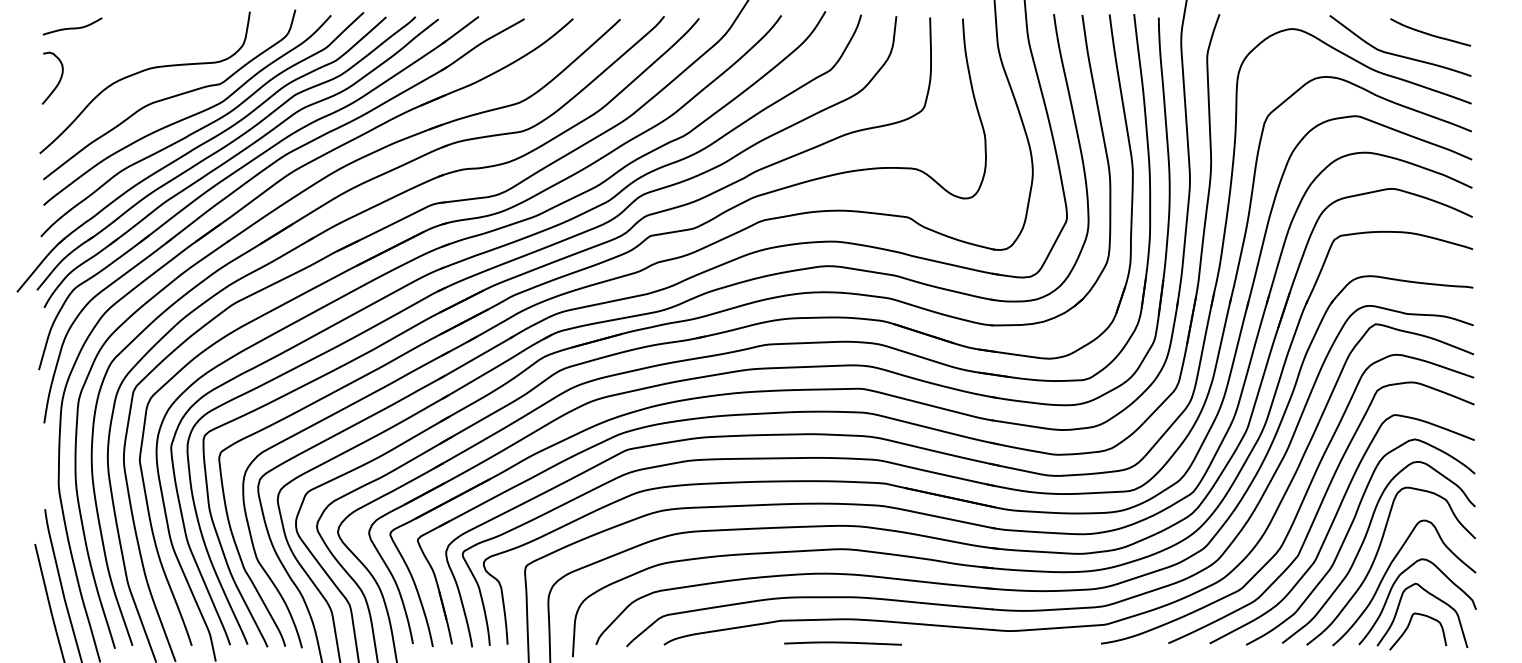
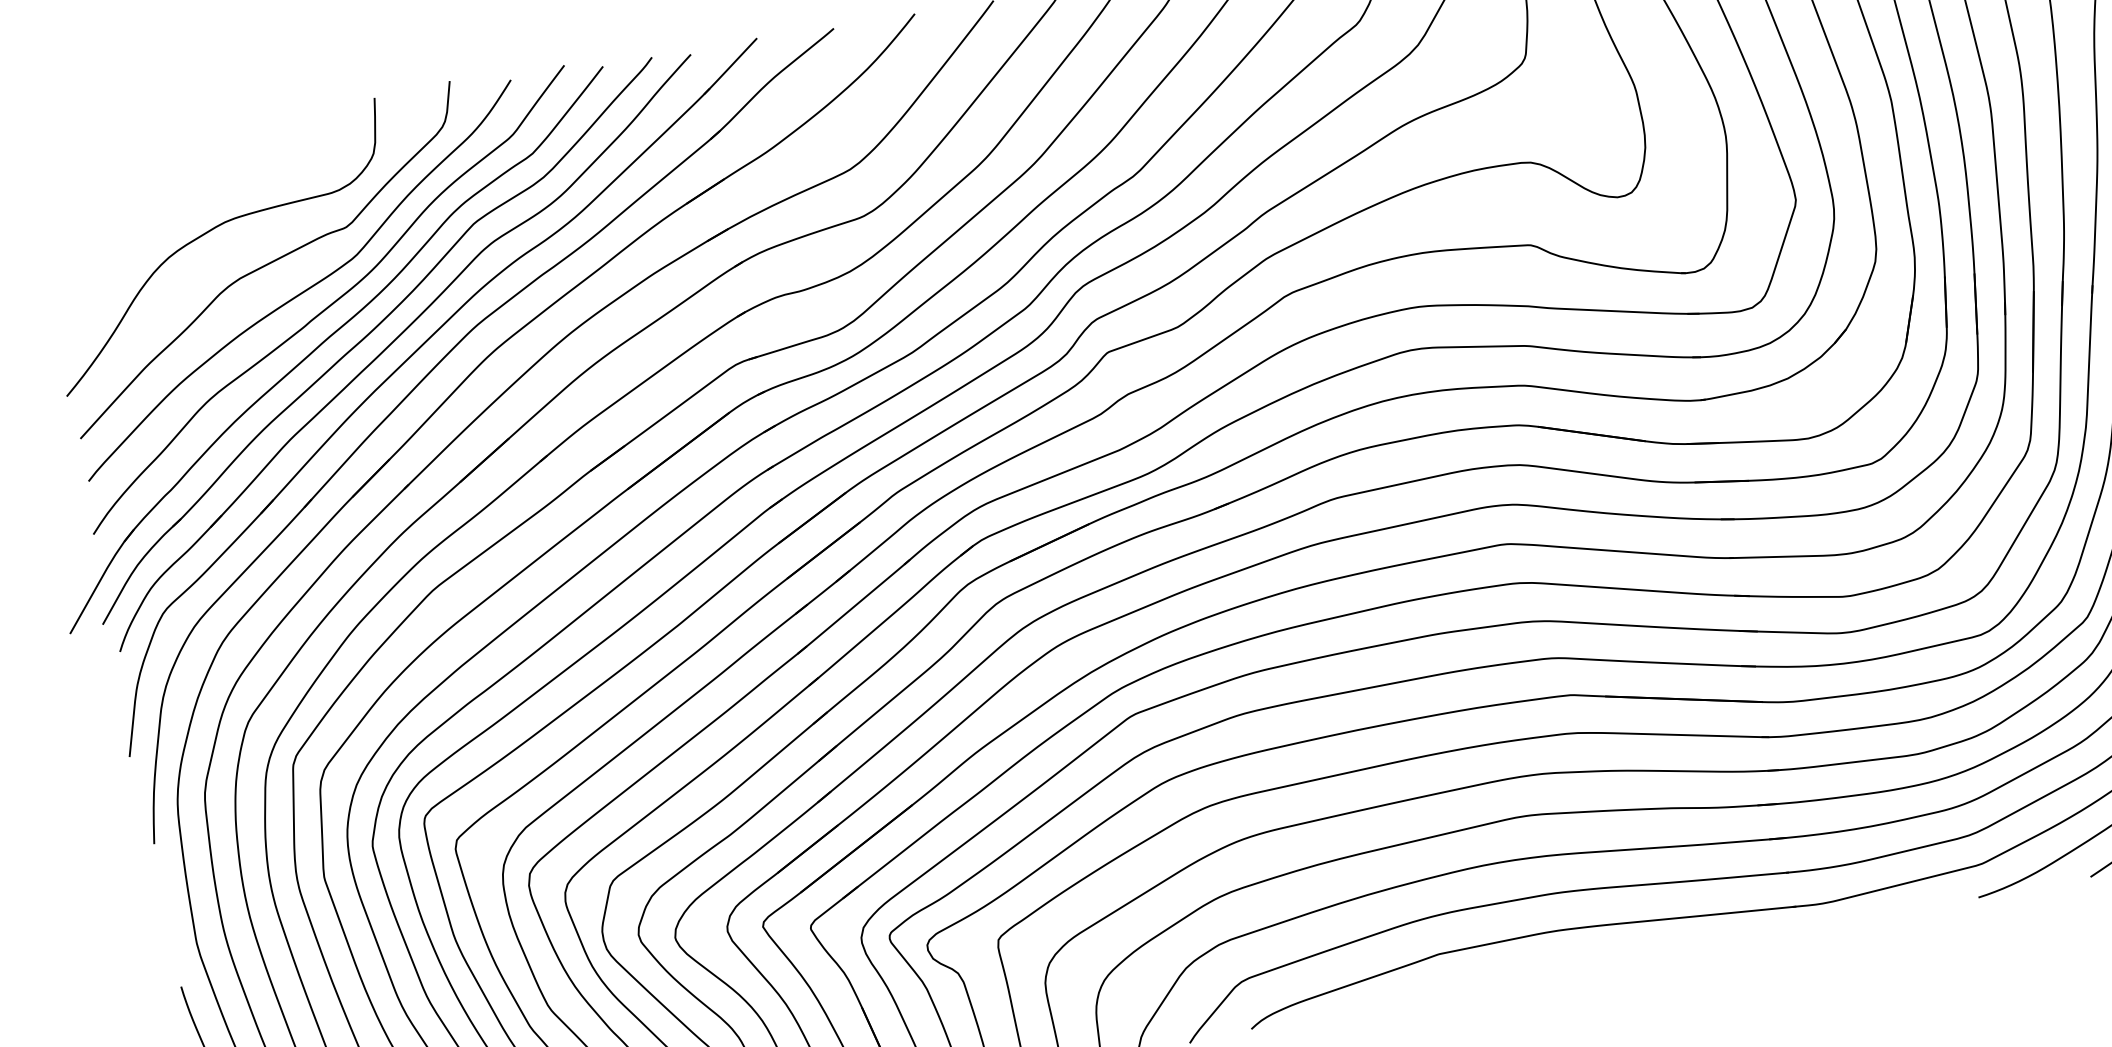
curve: (72, 27) -> (83, 176), removed
curve: (58, 81) -> (76, 270), removed
curve: (842, 643) -> (1548, 973), removed

